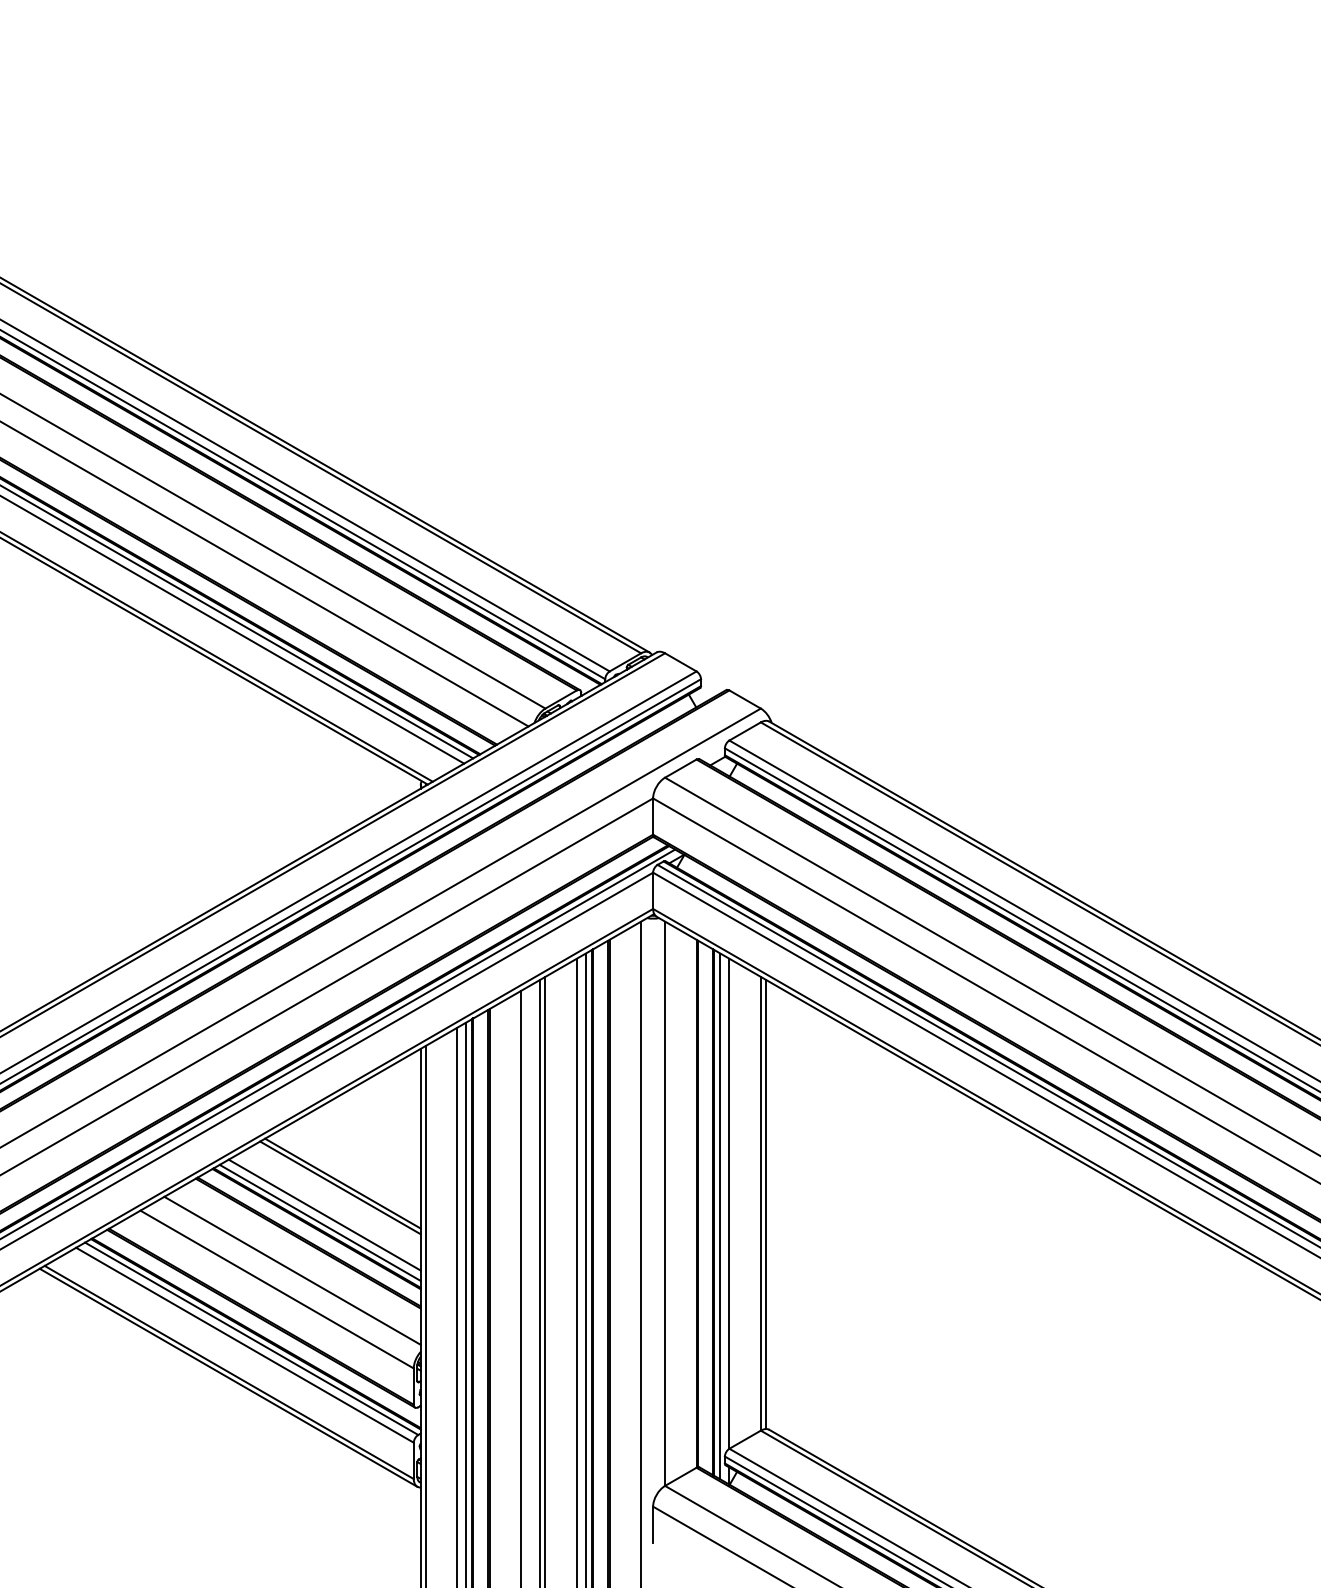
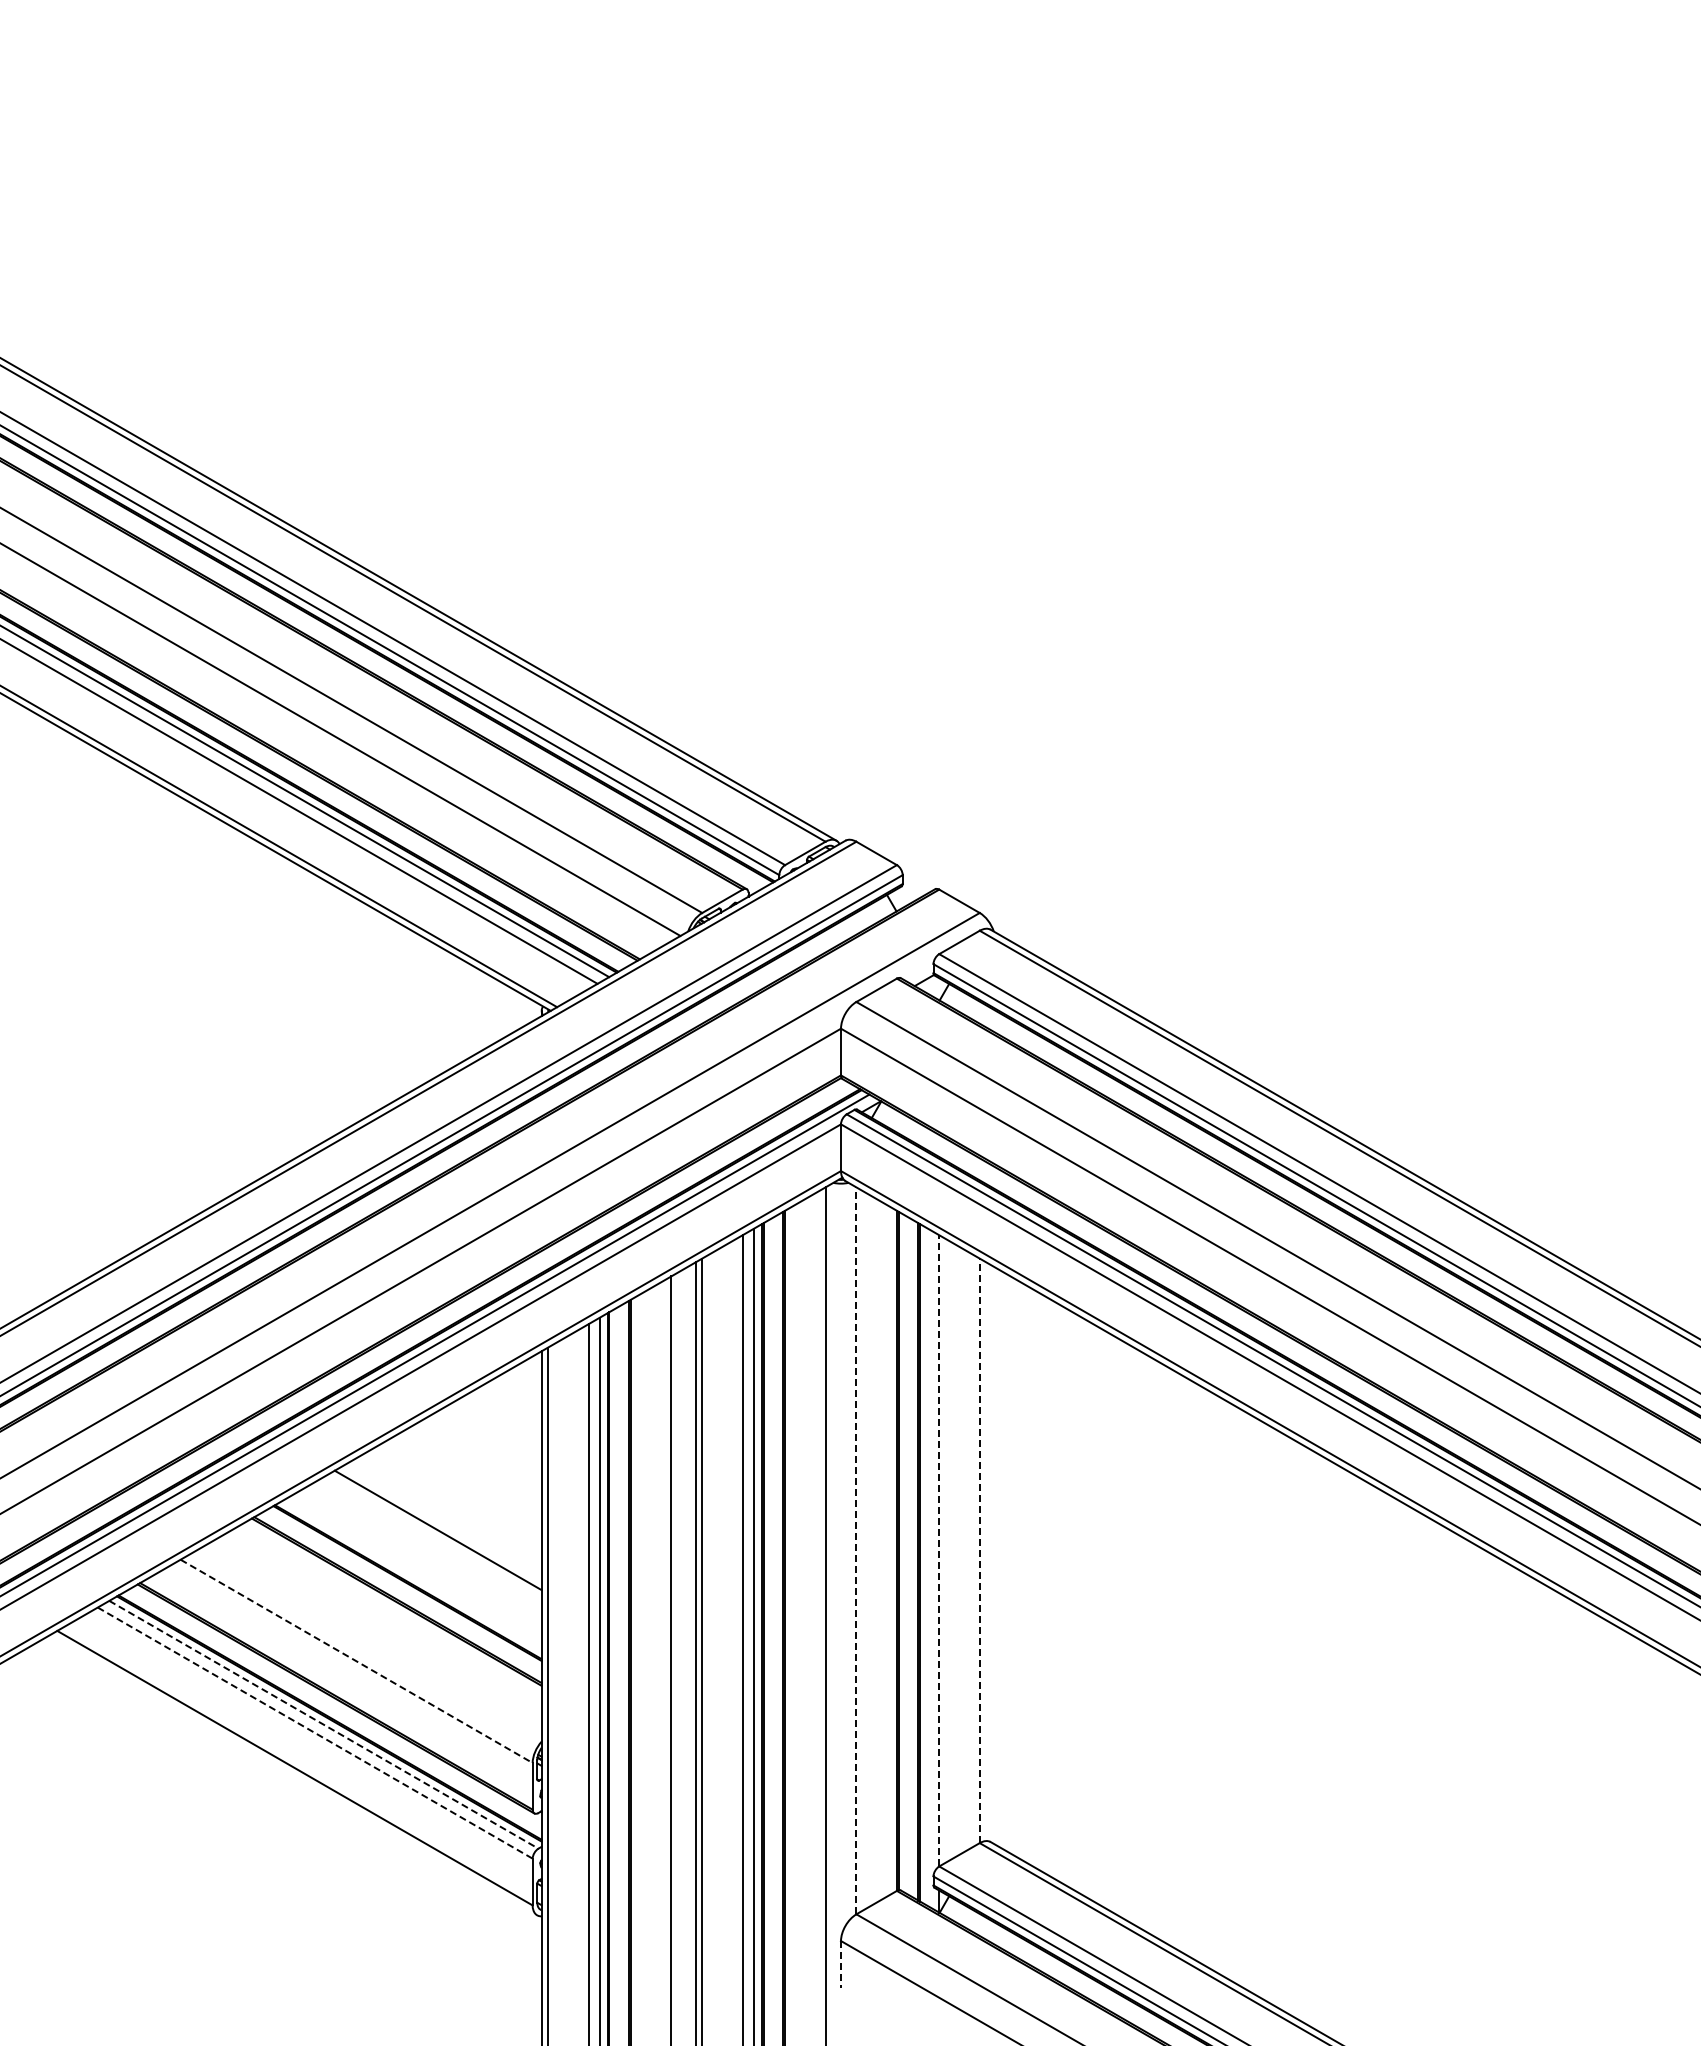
line: (342, 1183) -> (441, 1524), removed
line: (665, 1203) -> (856, 1550), solid -> dashed
line: (729, 1203) -> (939, 1550), solid -> dashed
line: (760, 1203) -> (979, 1550), solid -> dashed
line: (766, 1204) -> (986, 1551), removed
line: (324, 1215) -> (417, 1565), removed
line: (720, 1215) -> (927, 1566), removed
line: (319, 1222) -> (411, 1575), removed
line: (292, 1270) -> (376, 1636), removed
line: (277, 1289) -> (357, 1661), solid -> dashed
line: (251, 1338) -> (323, 1724), solid -> dashed
line: (245, 1345) -> (315, 1733), solid -> dashed
line: (228, 1377) -> (293, 1774), removed
line: (652, 1524) -> (840, 1964), solid -> dashed

